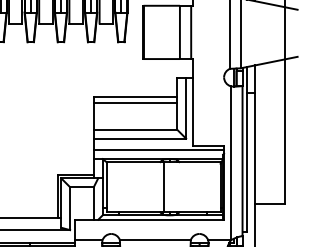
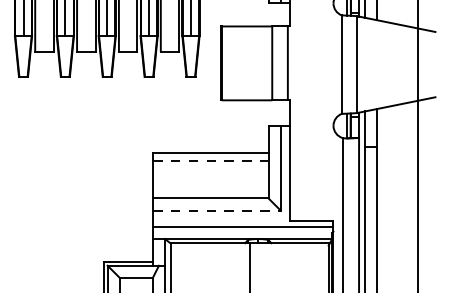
line: (135, 103) -> (210, 161), solid -> dashed
line: (140, 138) -> (217, 210), solid -> dashed

